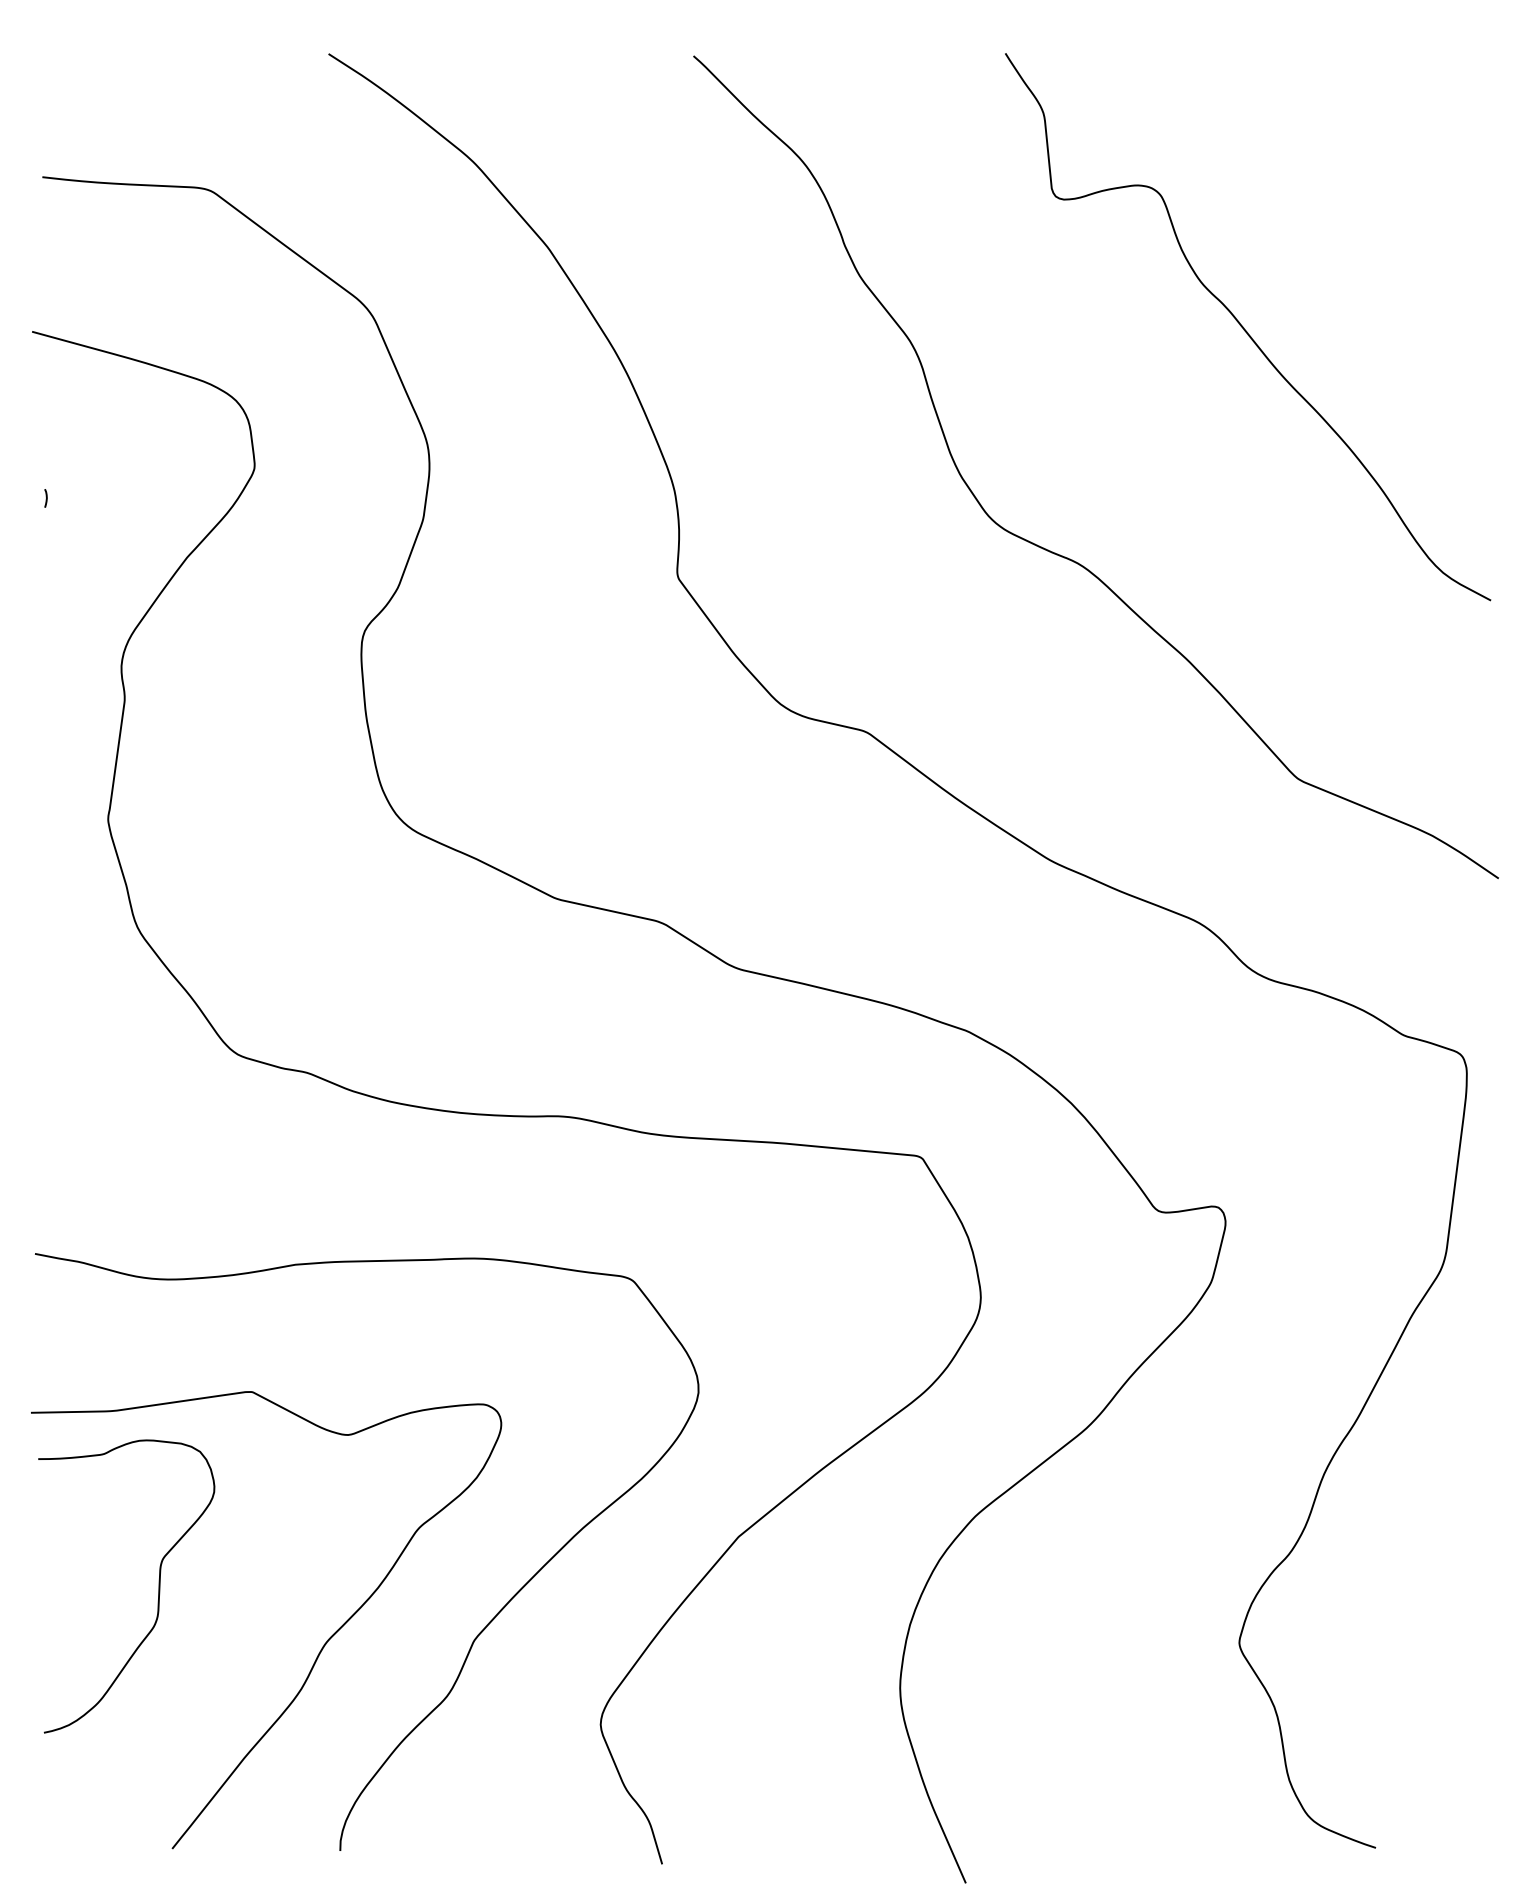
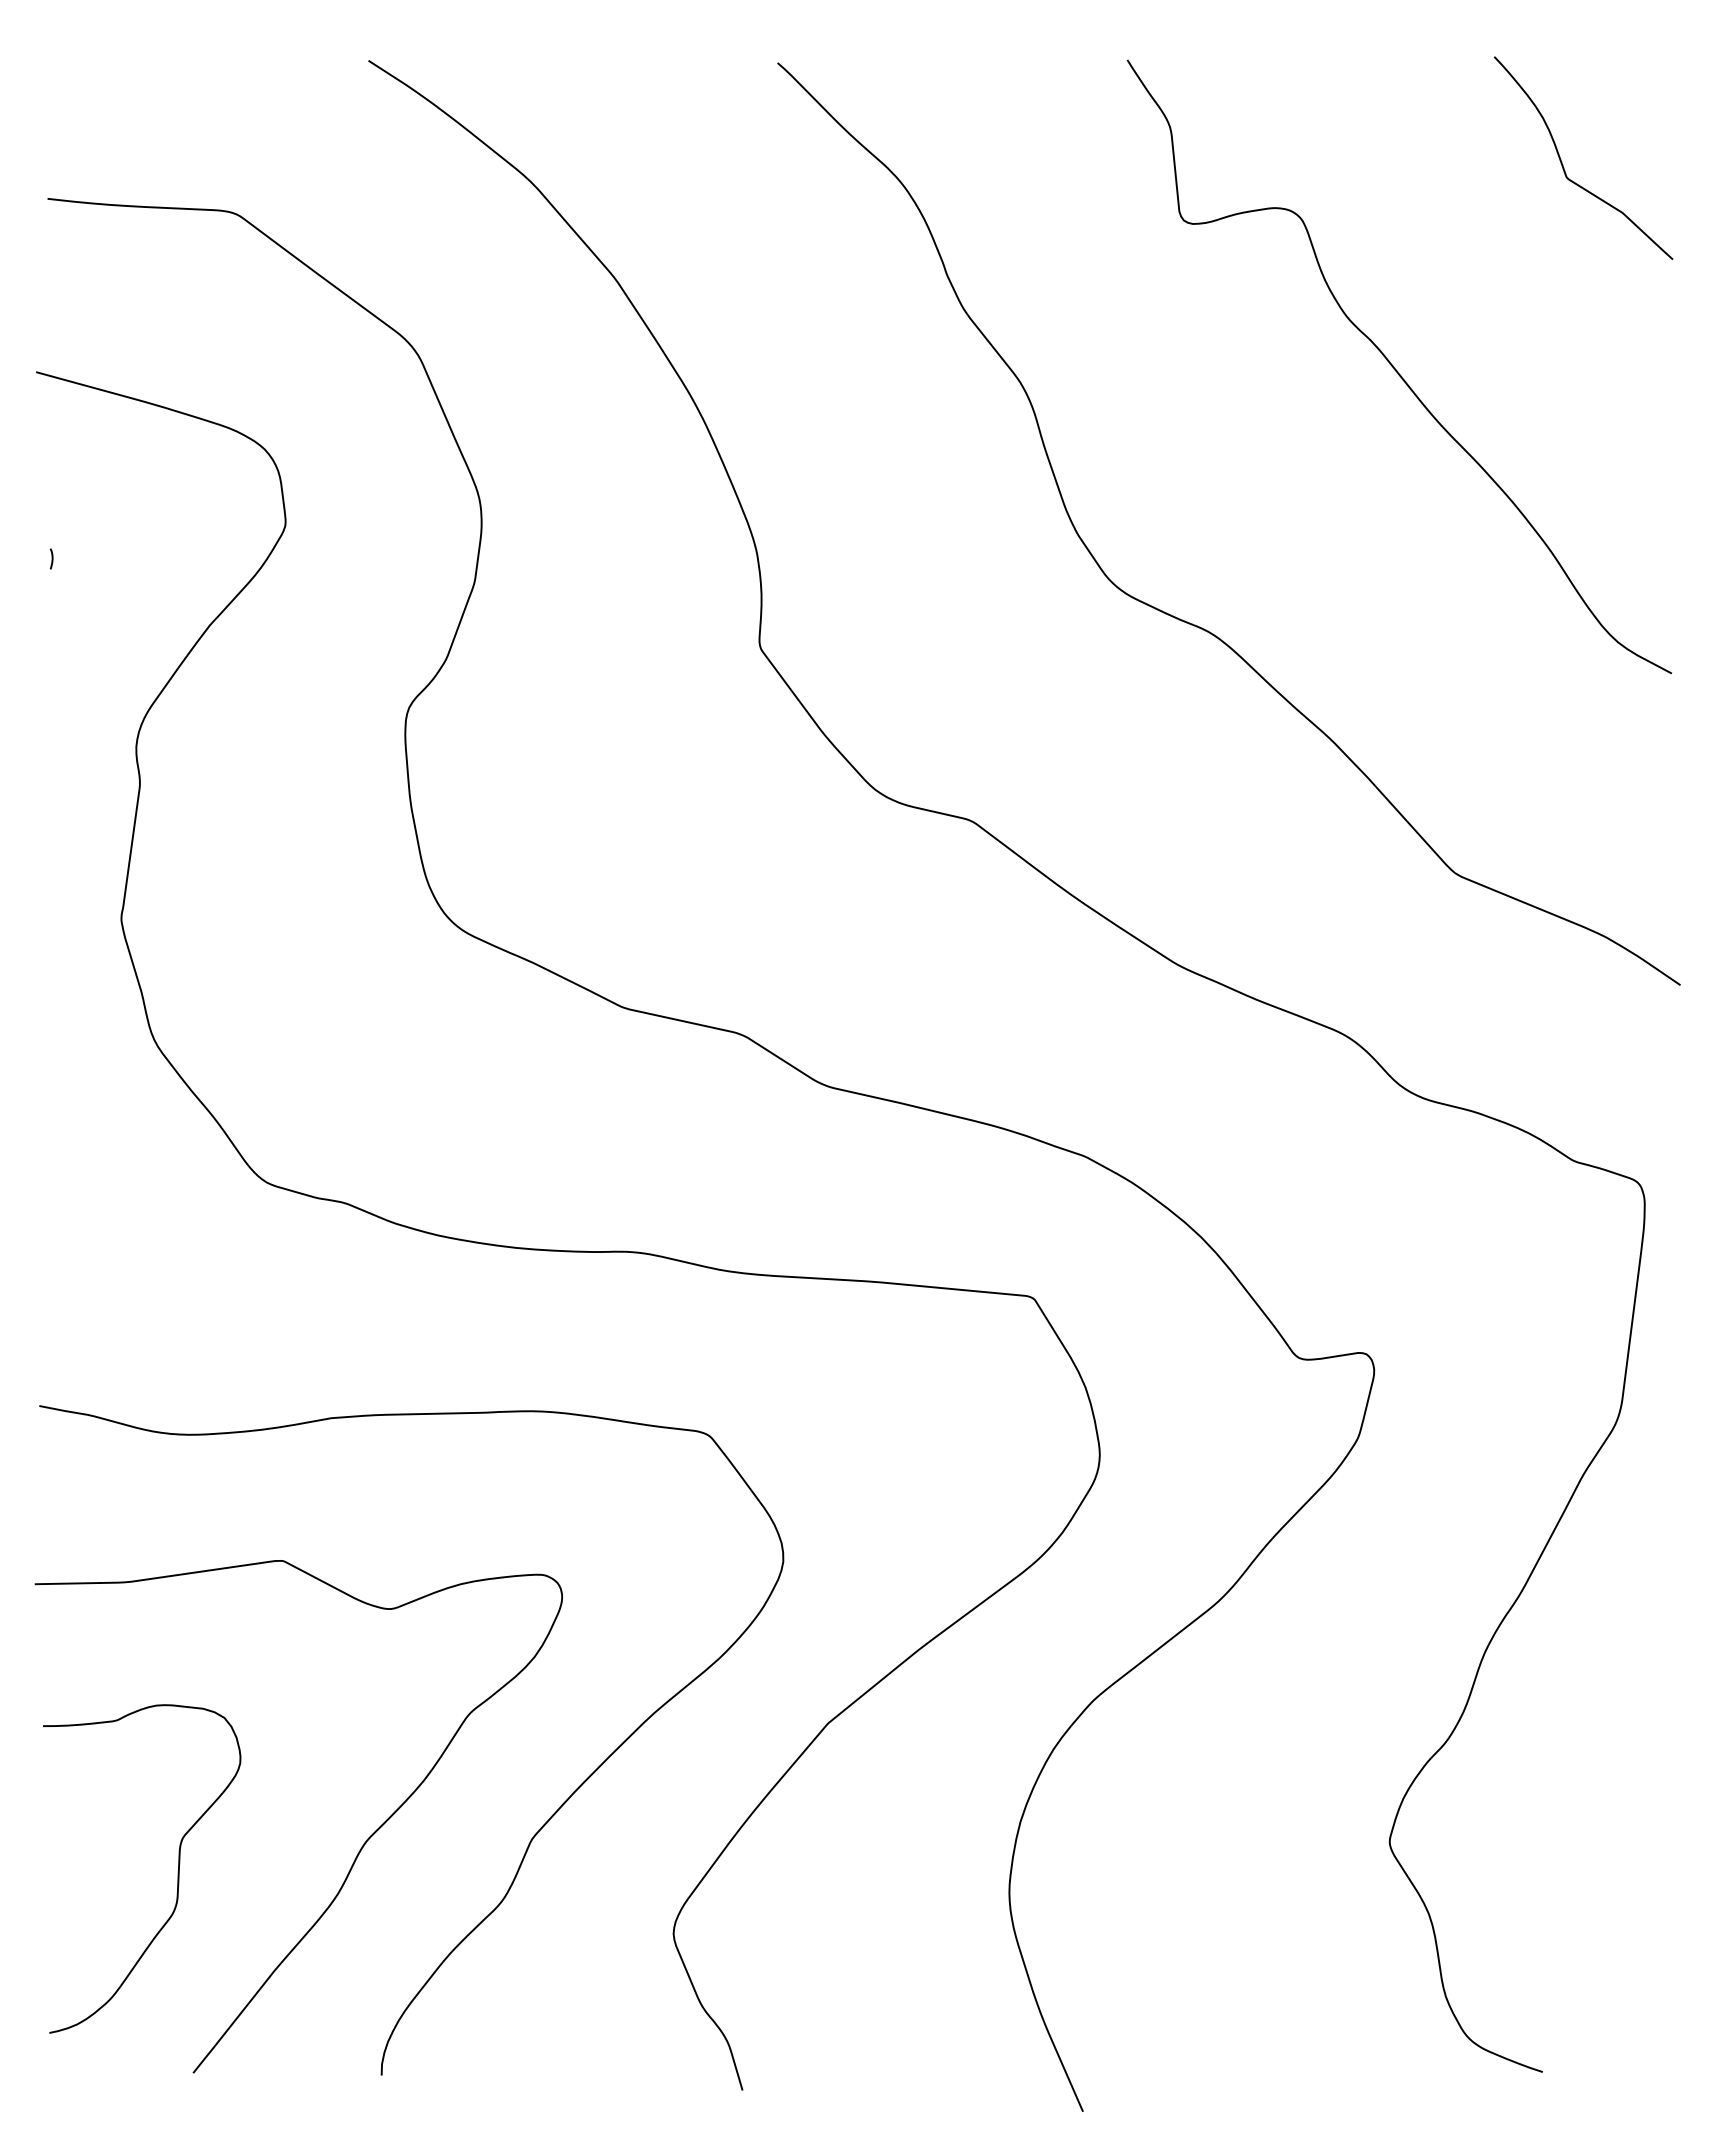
curve: (1395, 149) -> (1564, 167), added
curve: (158, 1588) -> (177, 1871), moved

